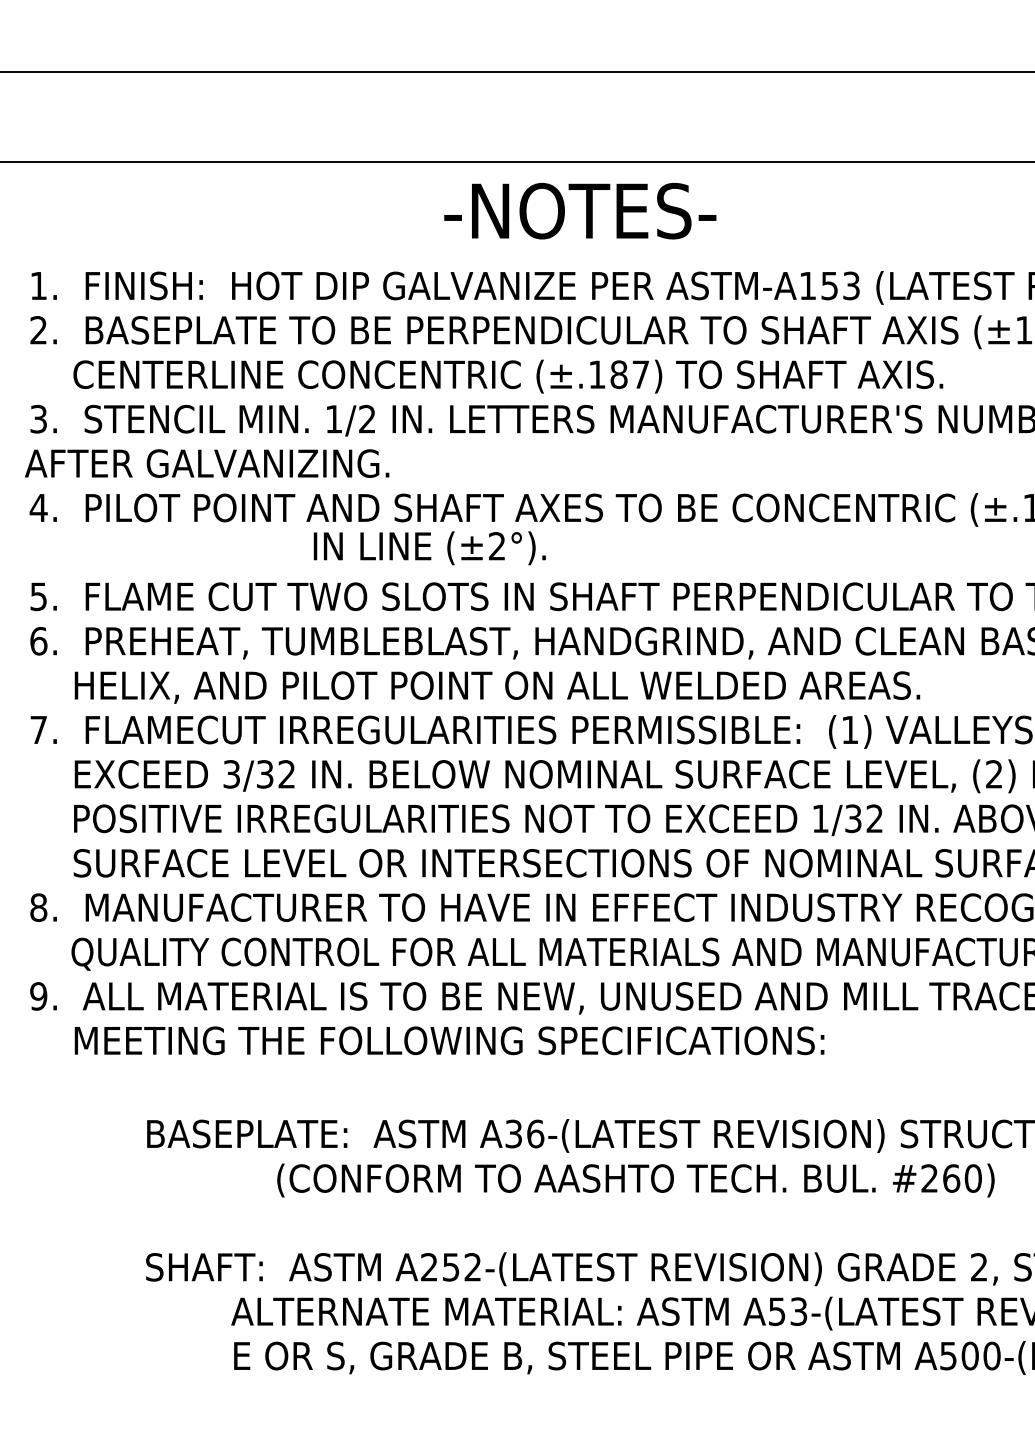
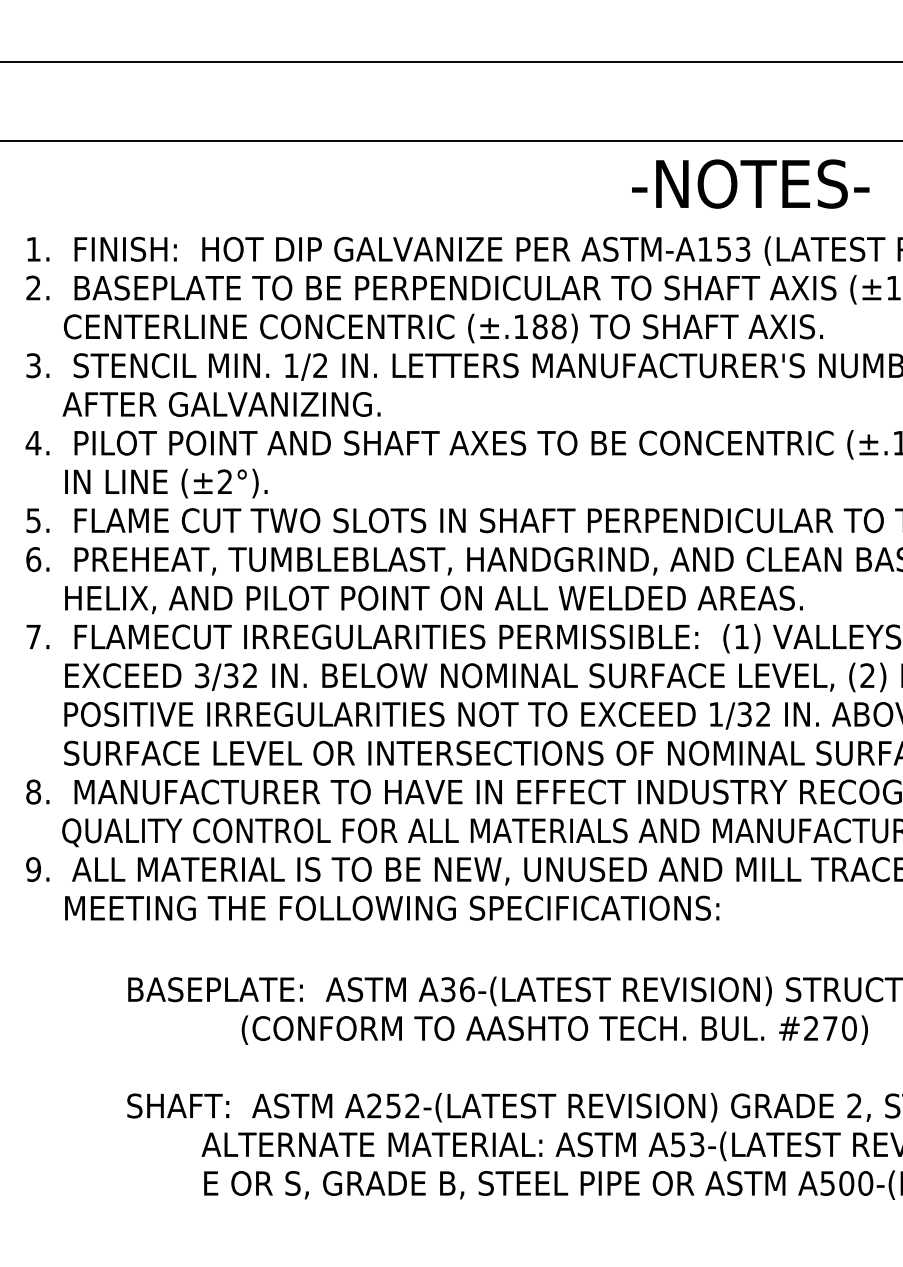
text: (580, 210) -> (750, 183), moved
text: (640, 374) -> (558, 326), (±.187) -> (±.188)
text: (207, 463) -> (221, 404), moved
text: (429, 548) -> (166, 483), moved
text: (951, 1178) -> (830, 1028), #260) -> #270)

